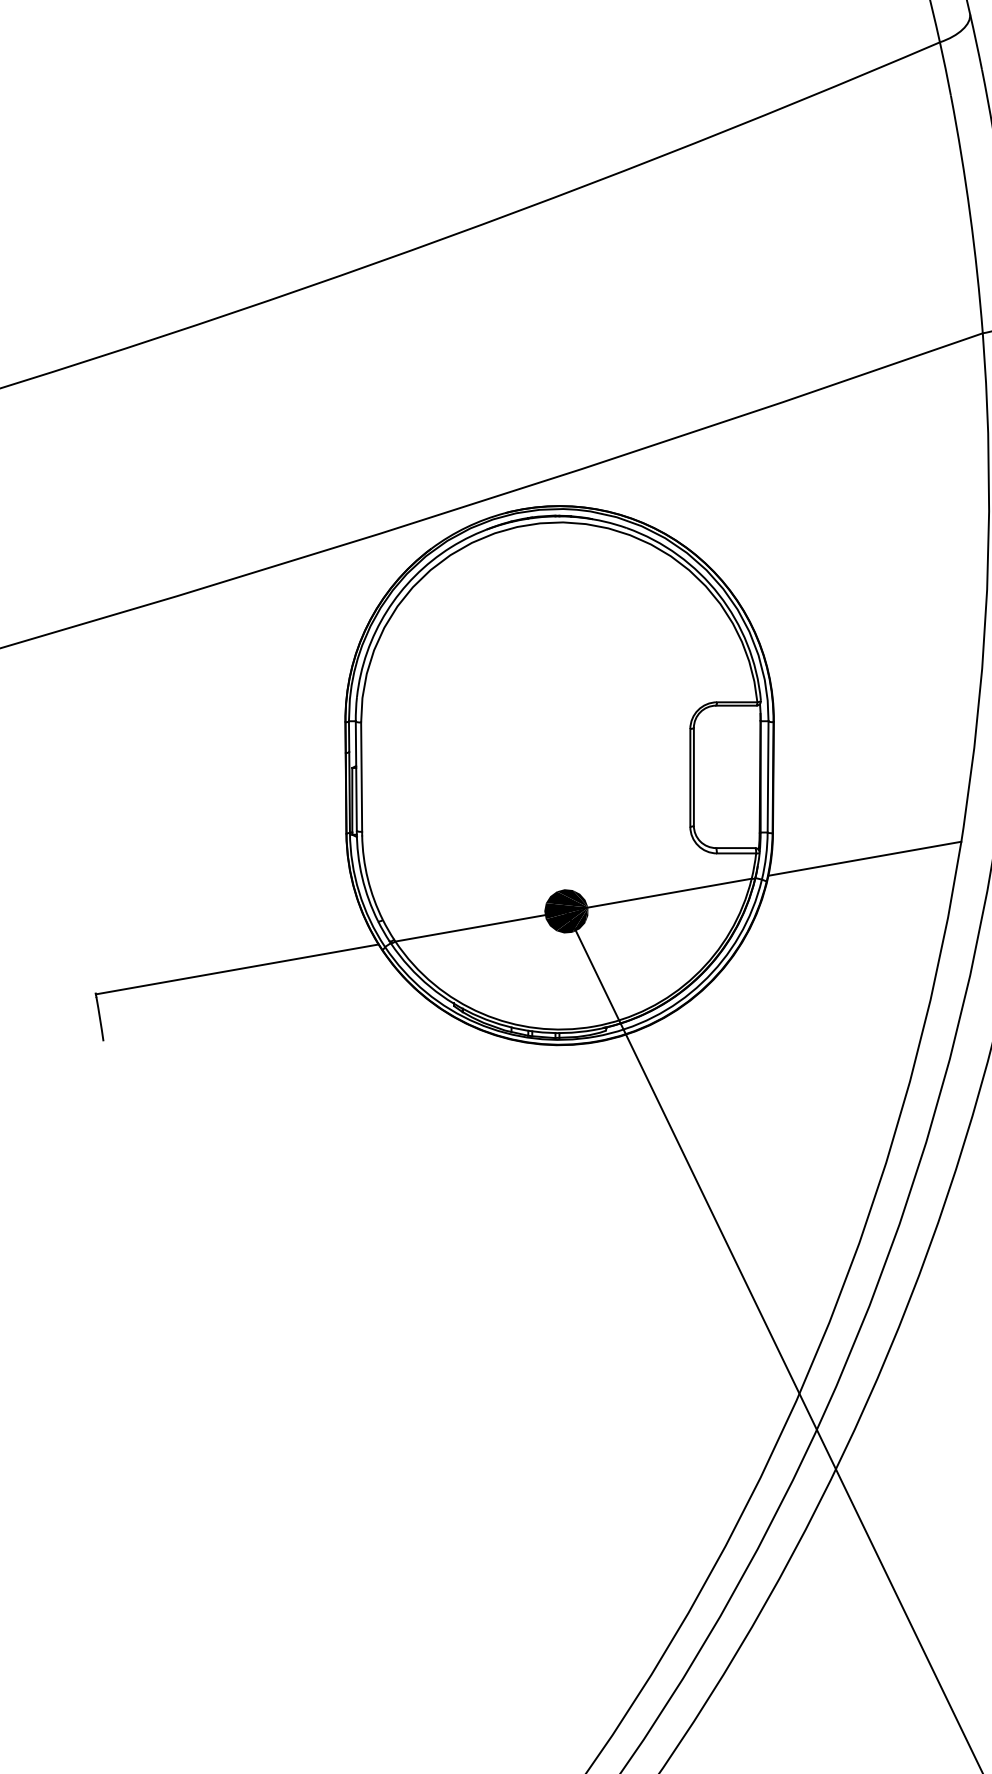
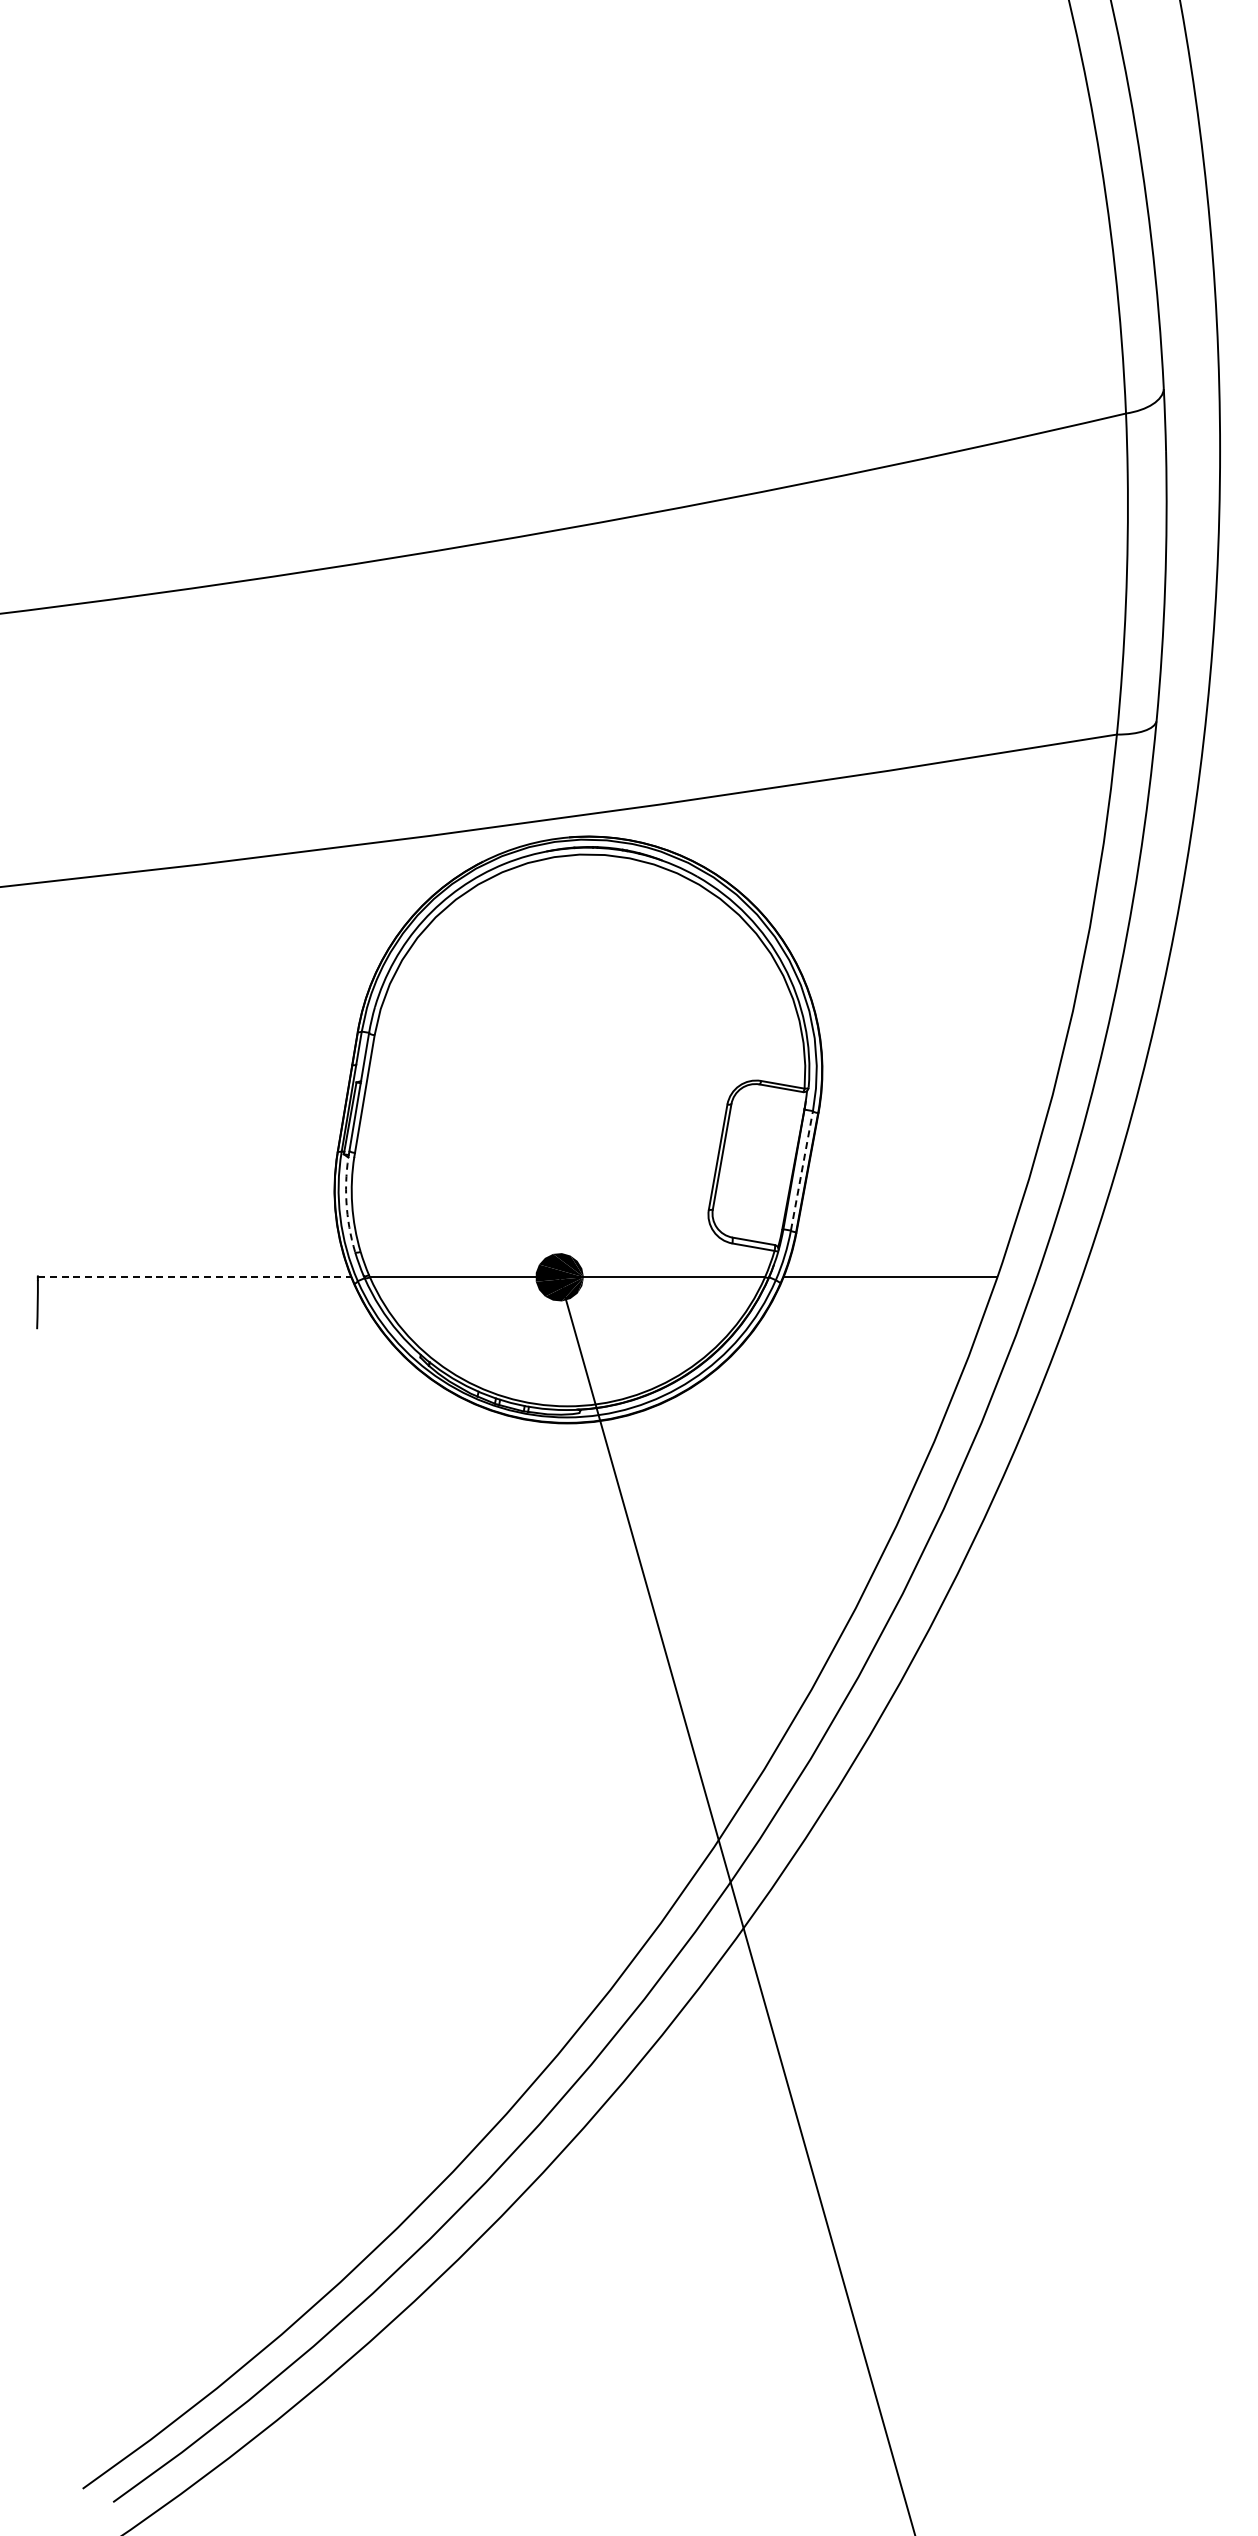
line: (767, 776) -> (801, 1170), solid -> dashed
arc: (362, 876) -> (346, 1201), solid -> dashed
line: (237, 969) -> (194, 1277), solid -> dashed

